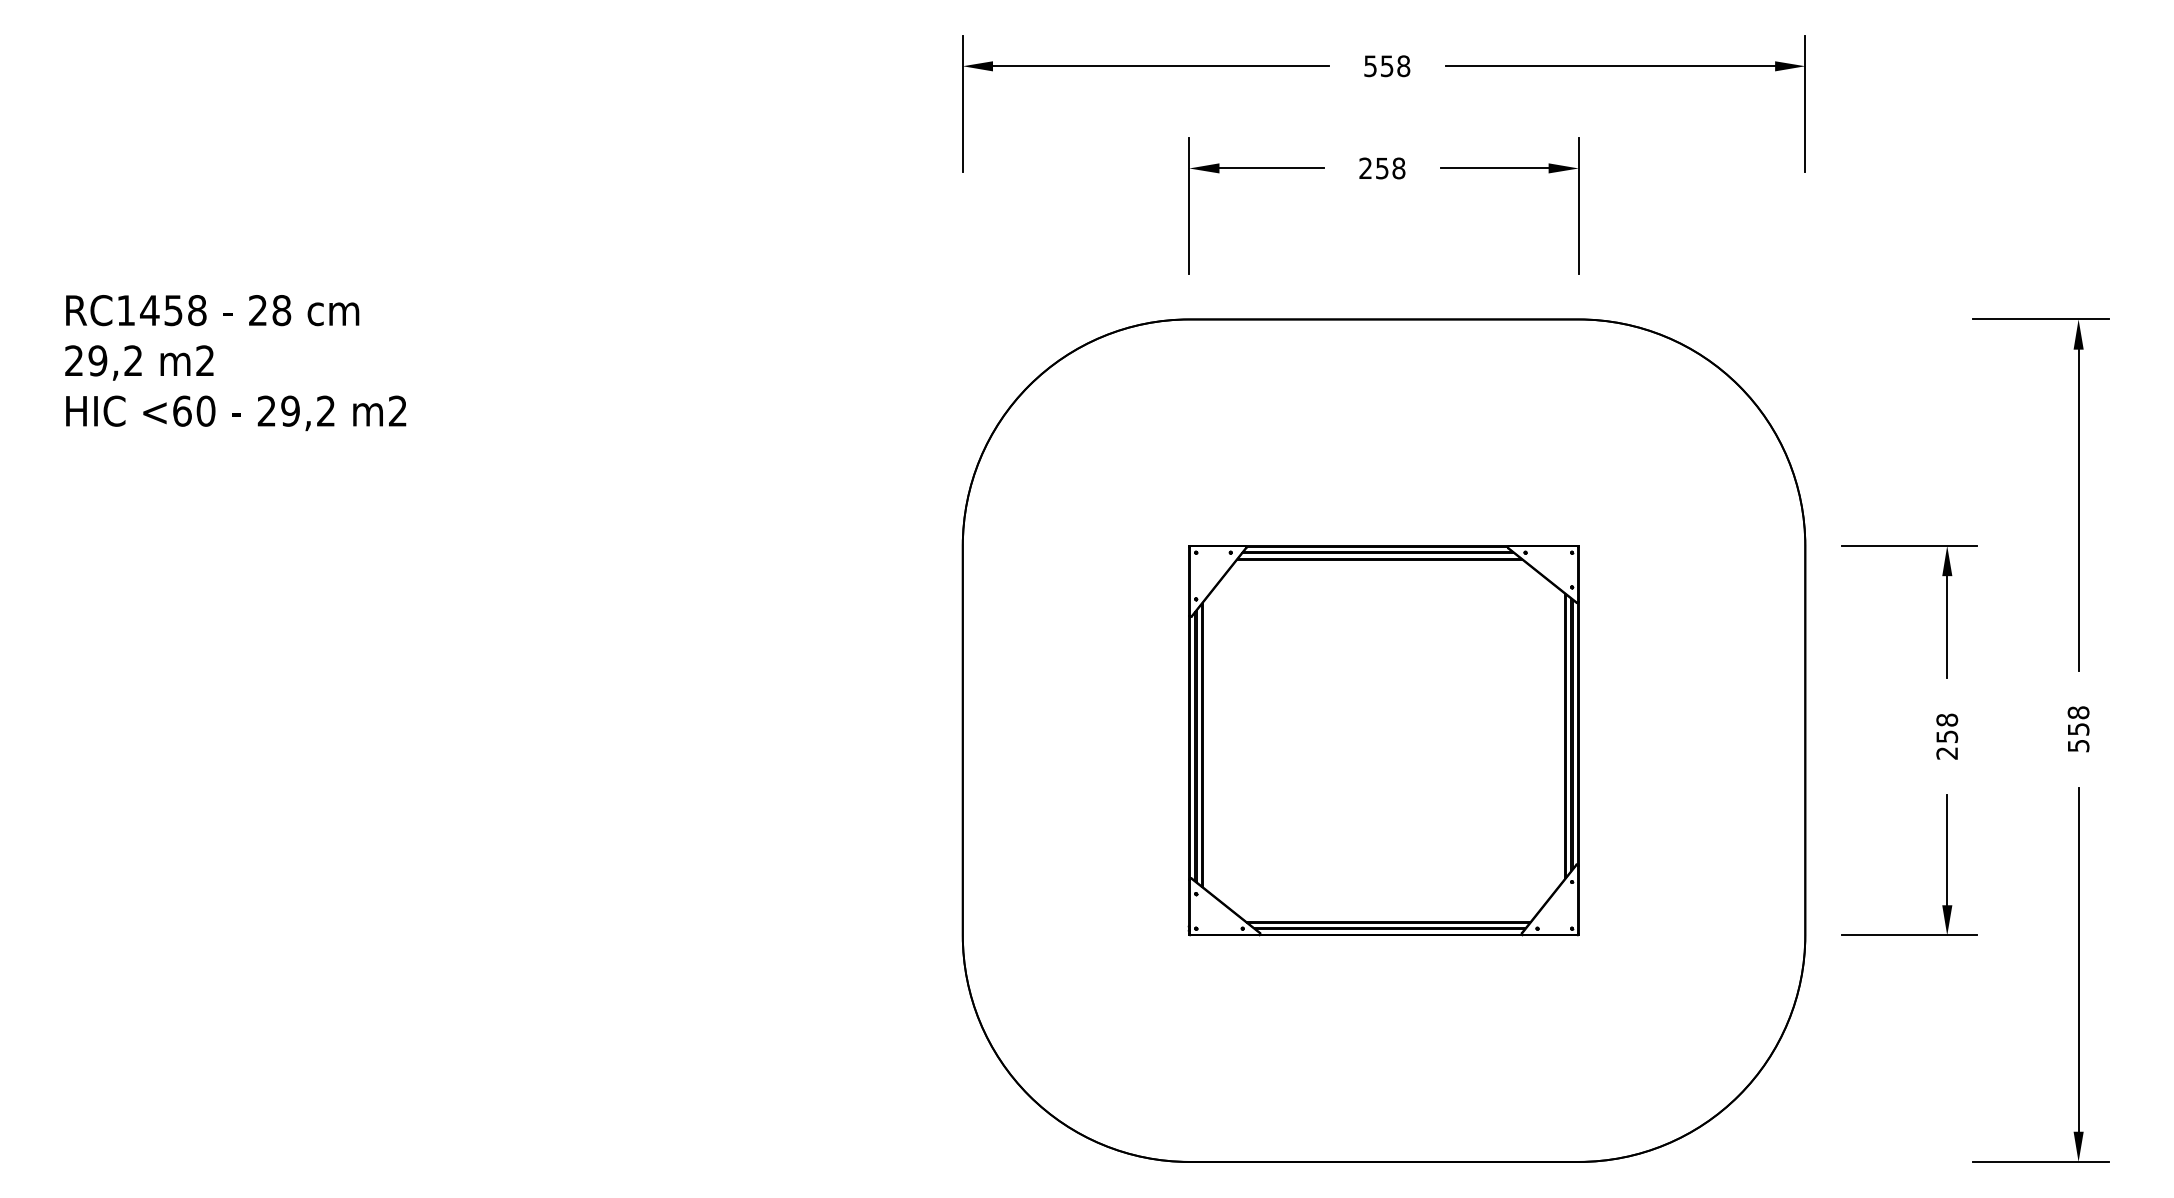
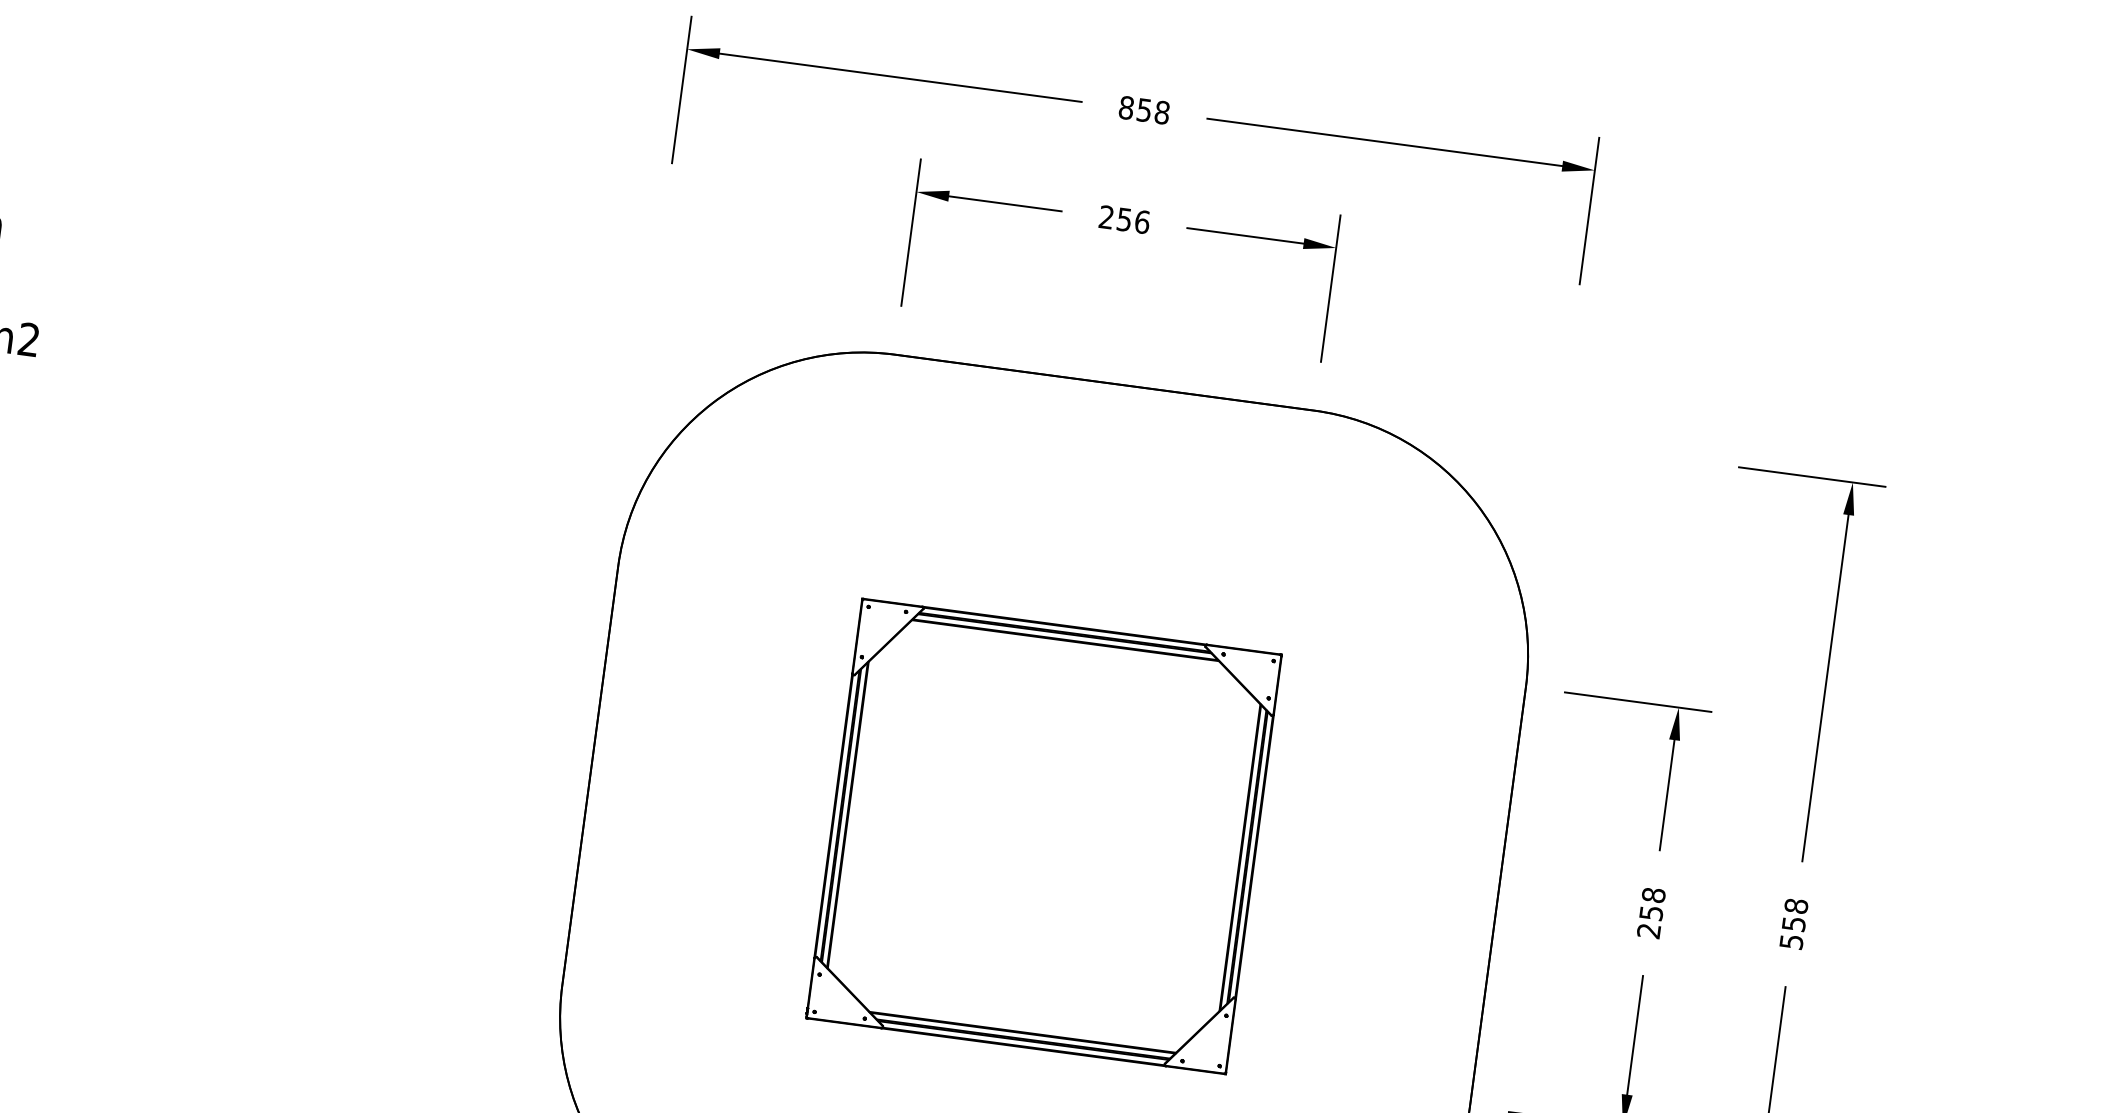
text: (1370, 66) -> (1126, 108), 558 -> 858
text: (1398, 168) -> (1141, 222), 258 -> 256

